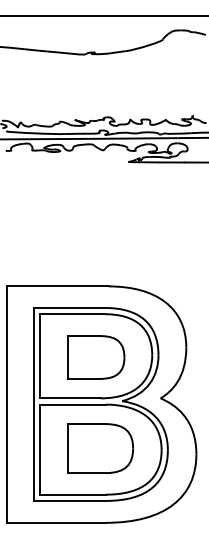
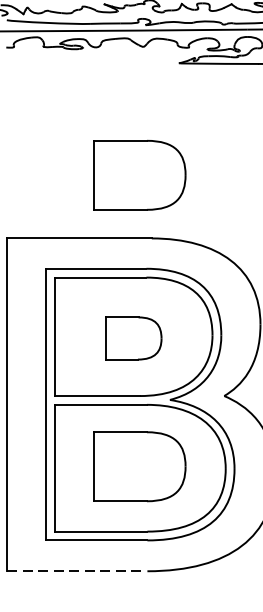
part: (100, 241) -> (139, 175), added
part: (96, 357) -> (134, 338), size x0.7
line: (56, 522) -> (77, 570), solid -> dashed

